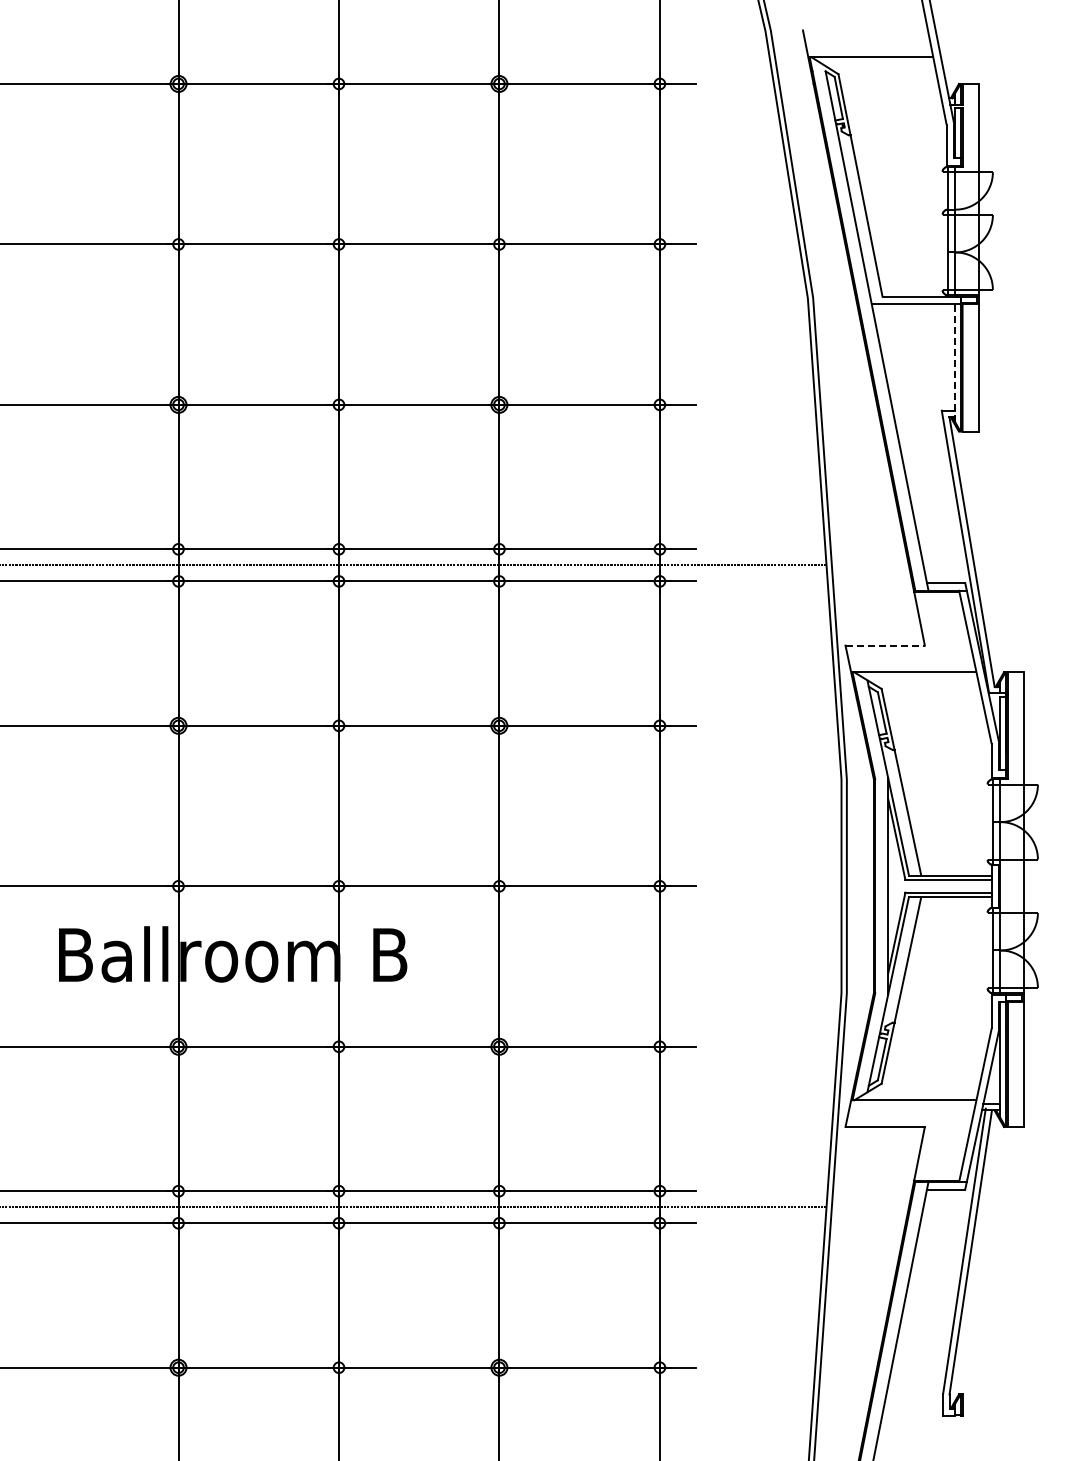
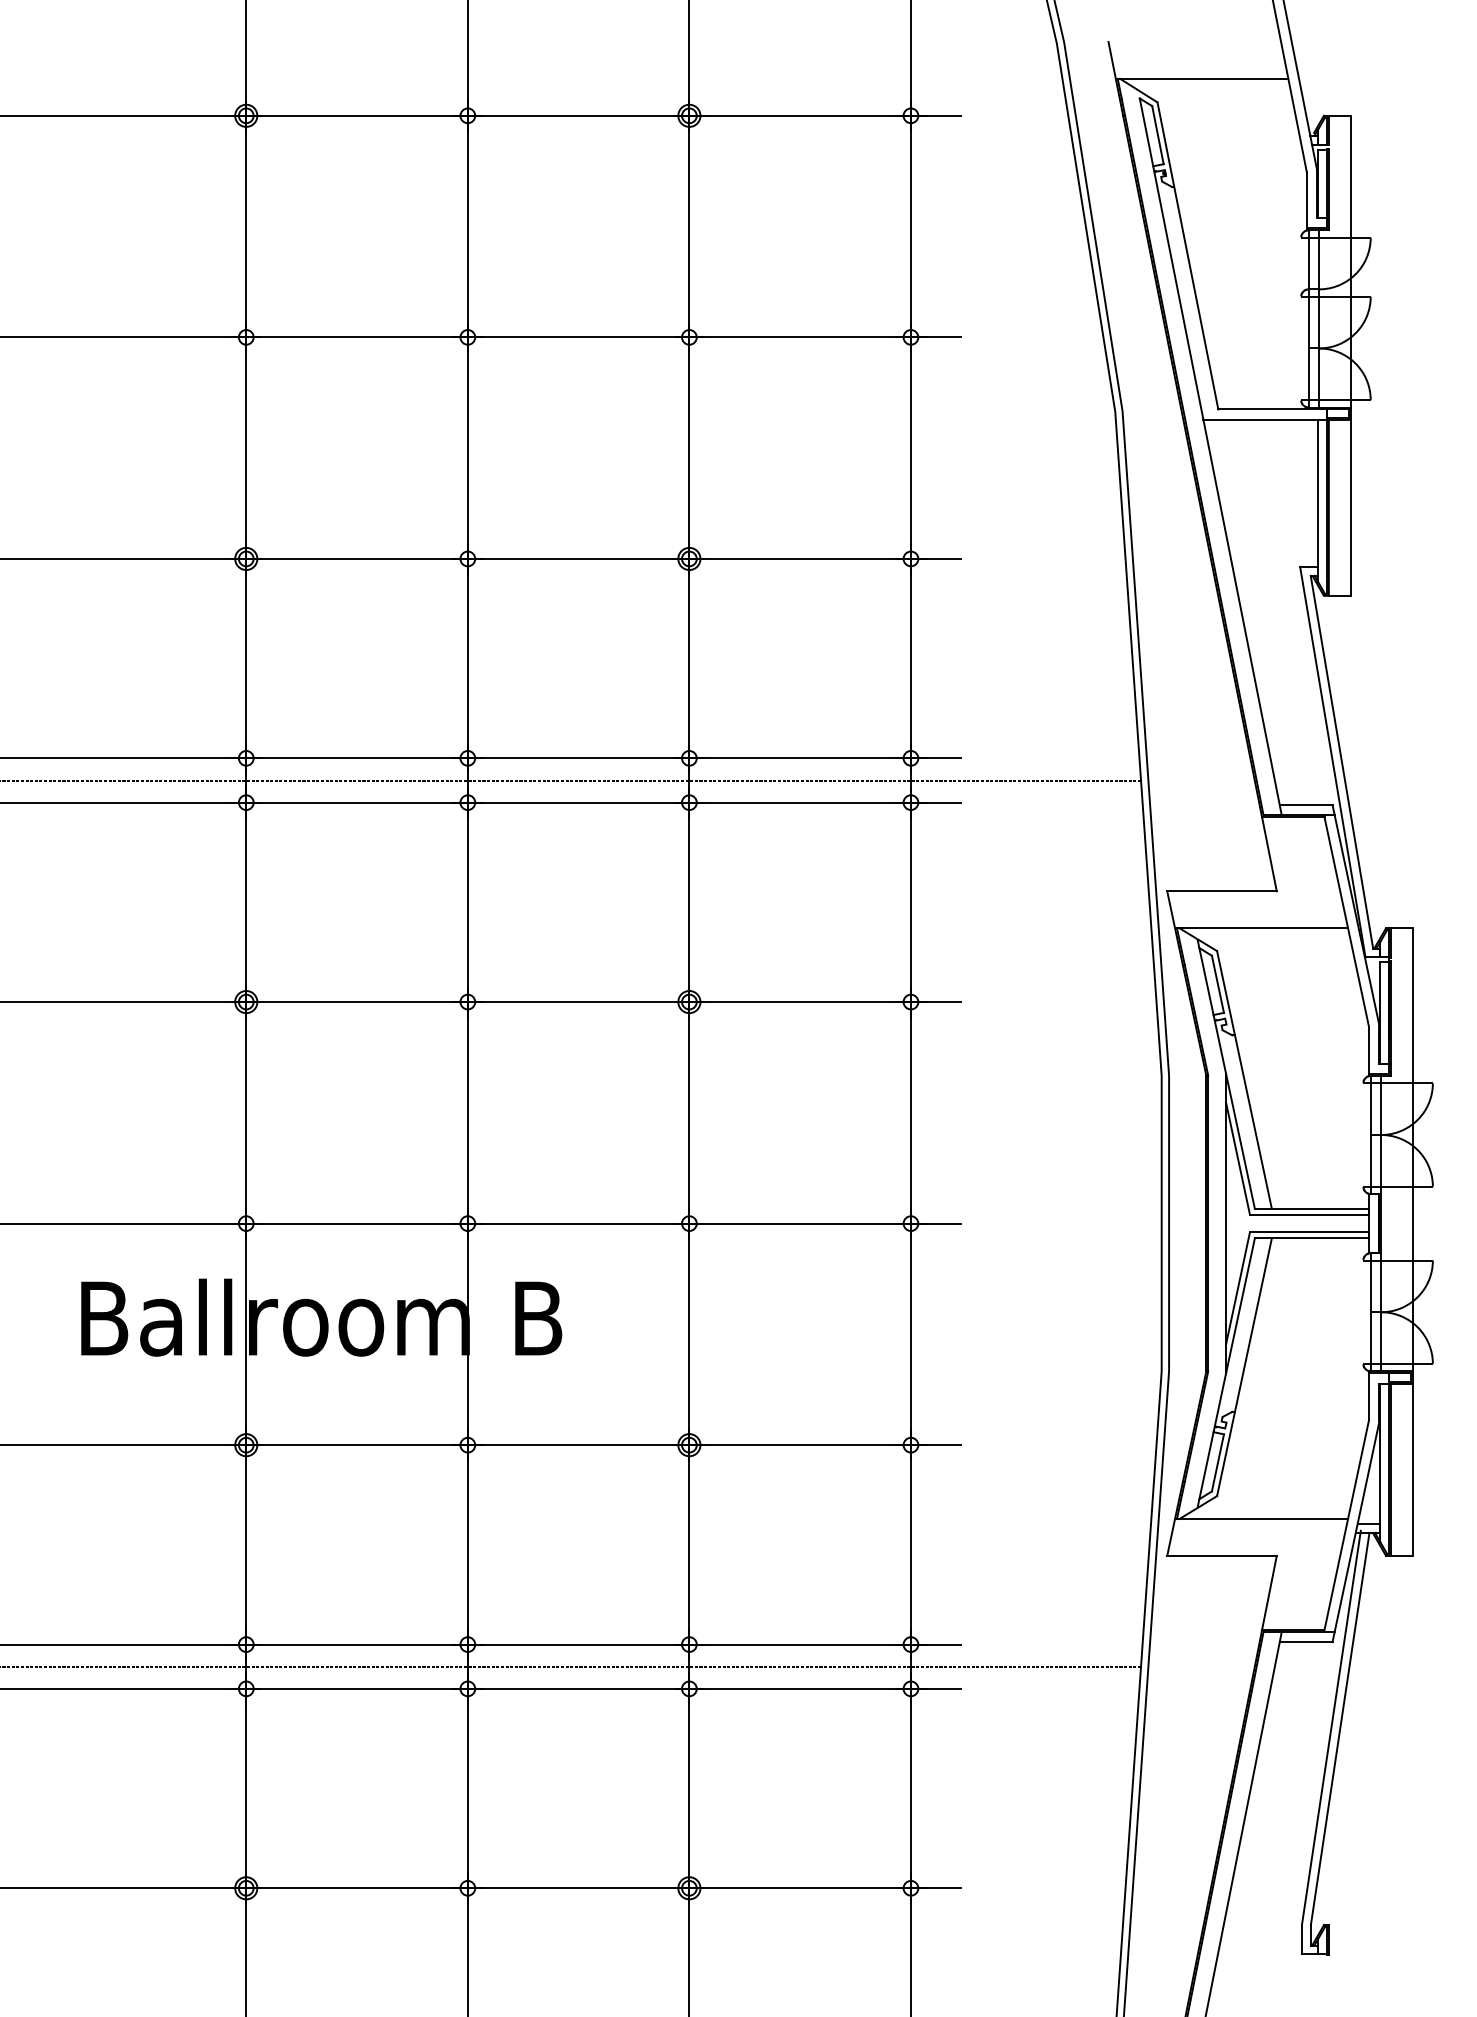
line: (954, 362) -> (1317, 500), dashed -> solid
line: (885, 645) -> (1222, 891), dashed -> solid

